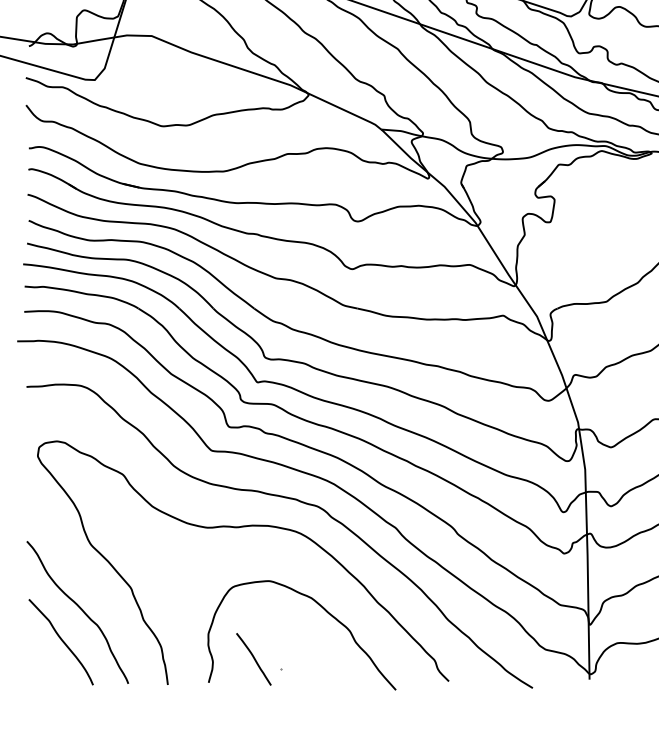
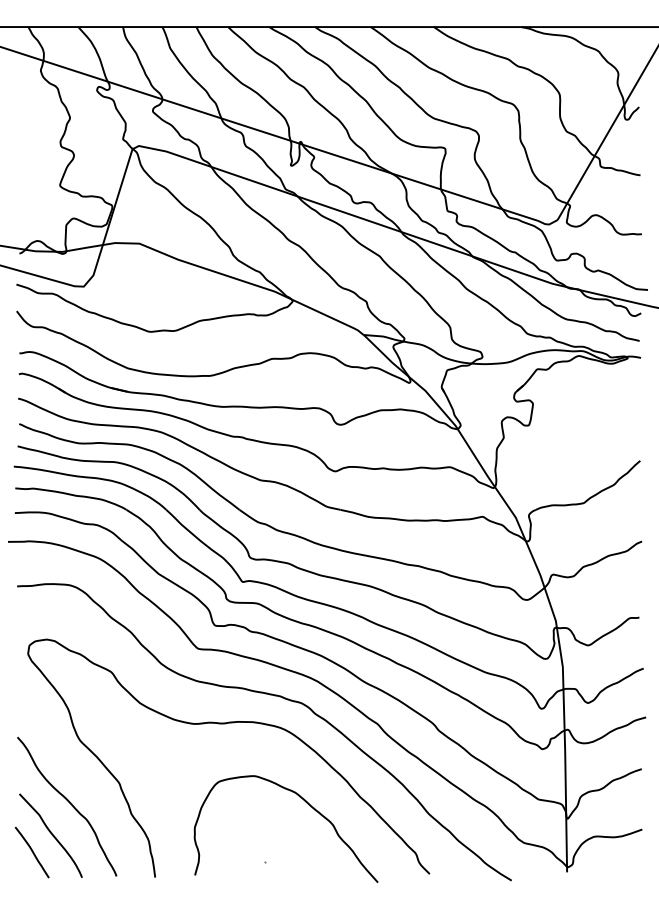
curve: (253, 658) -> (31, 851), moved

